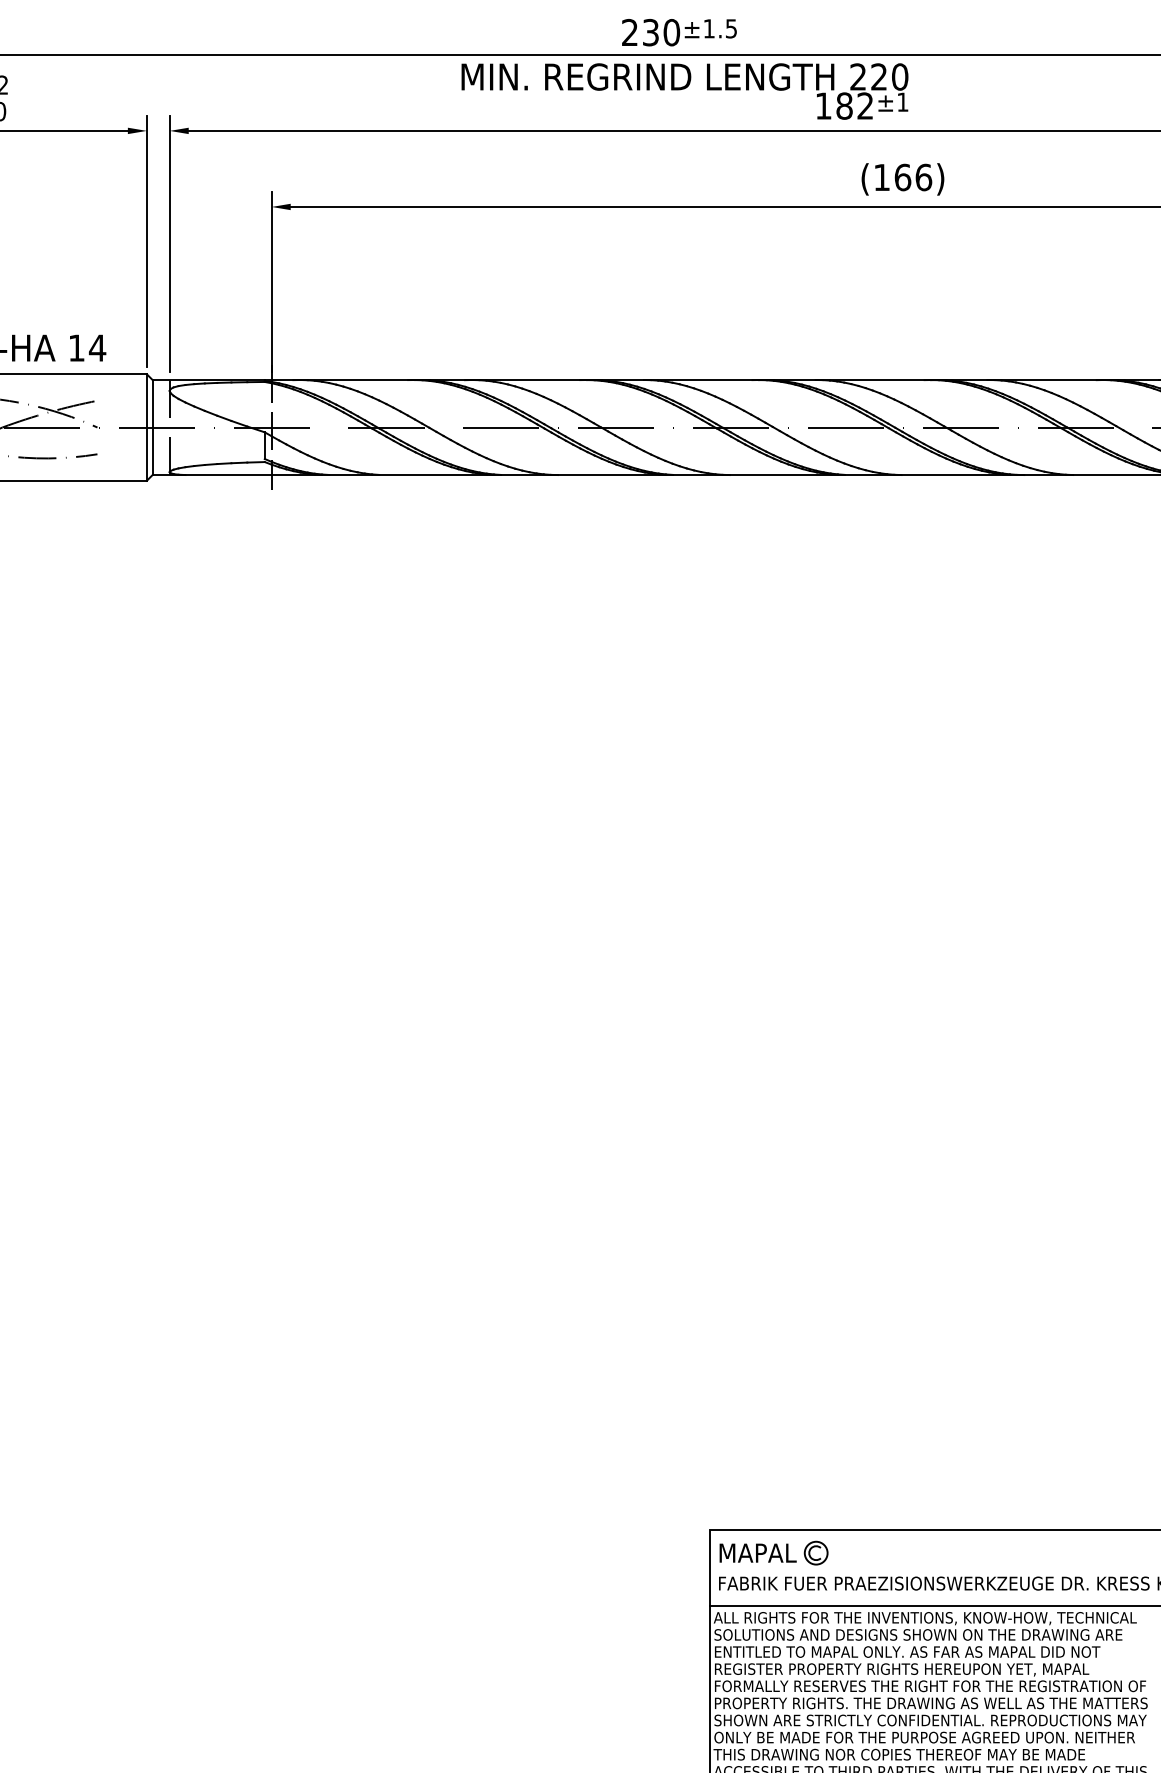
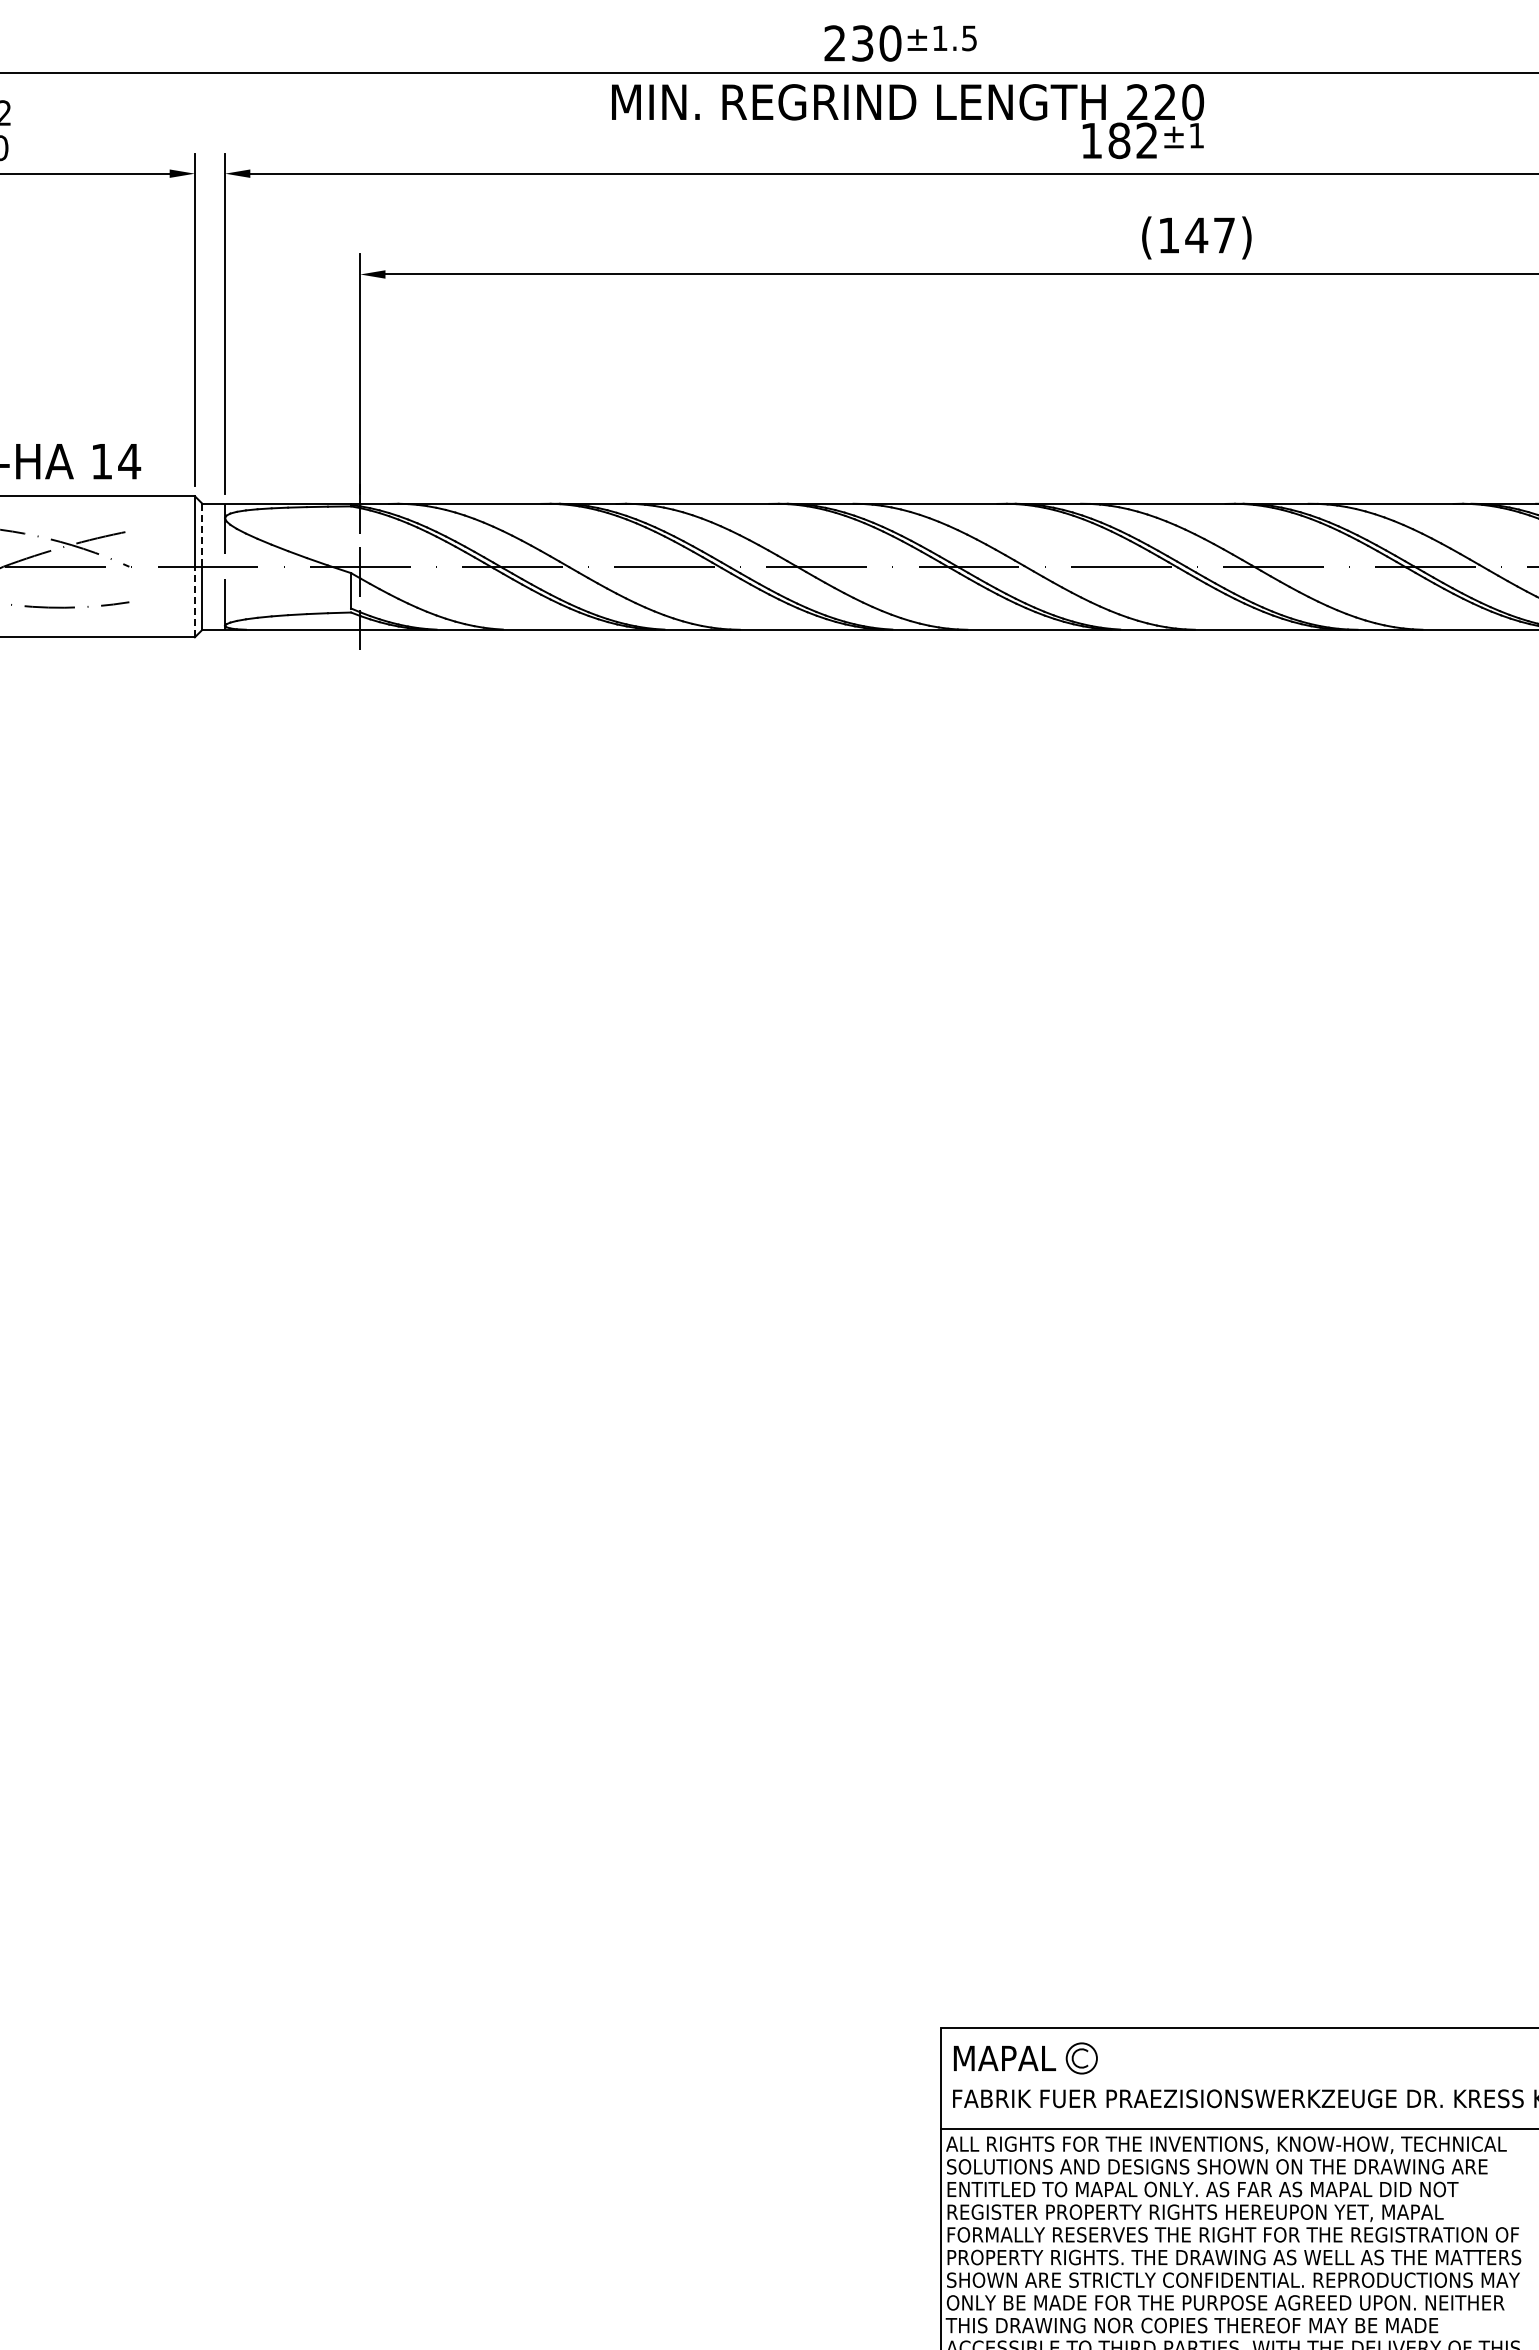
text: (913, 177) -> (1210, 235), (166) -> (147)
line: (152, 403) -> (202, 535), solid -> dashed
line: (146, 453) -> (194, 601), solid -> dashed

